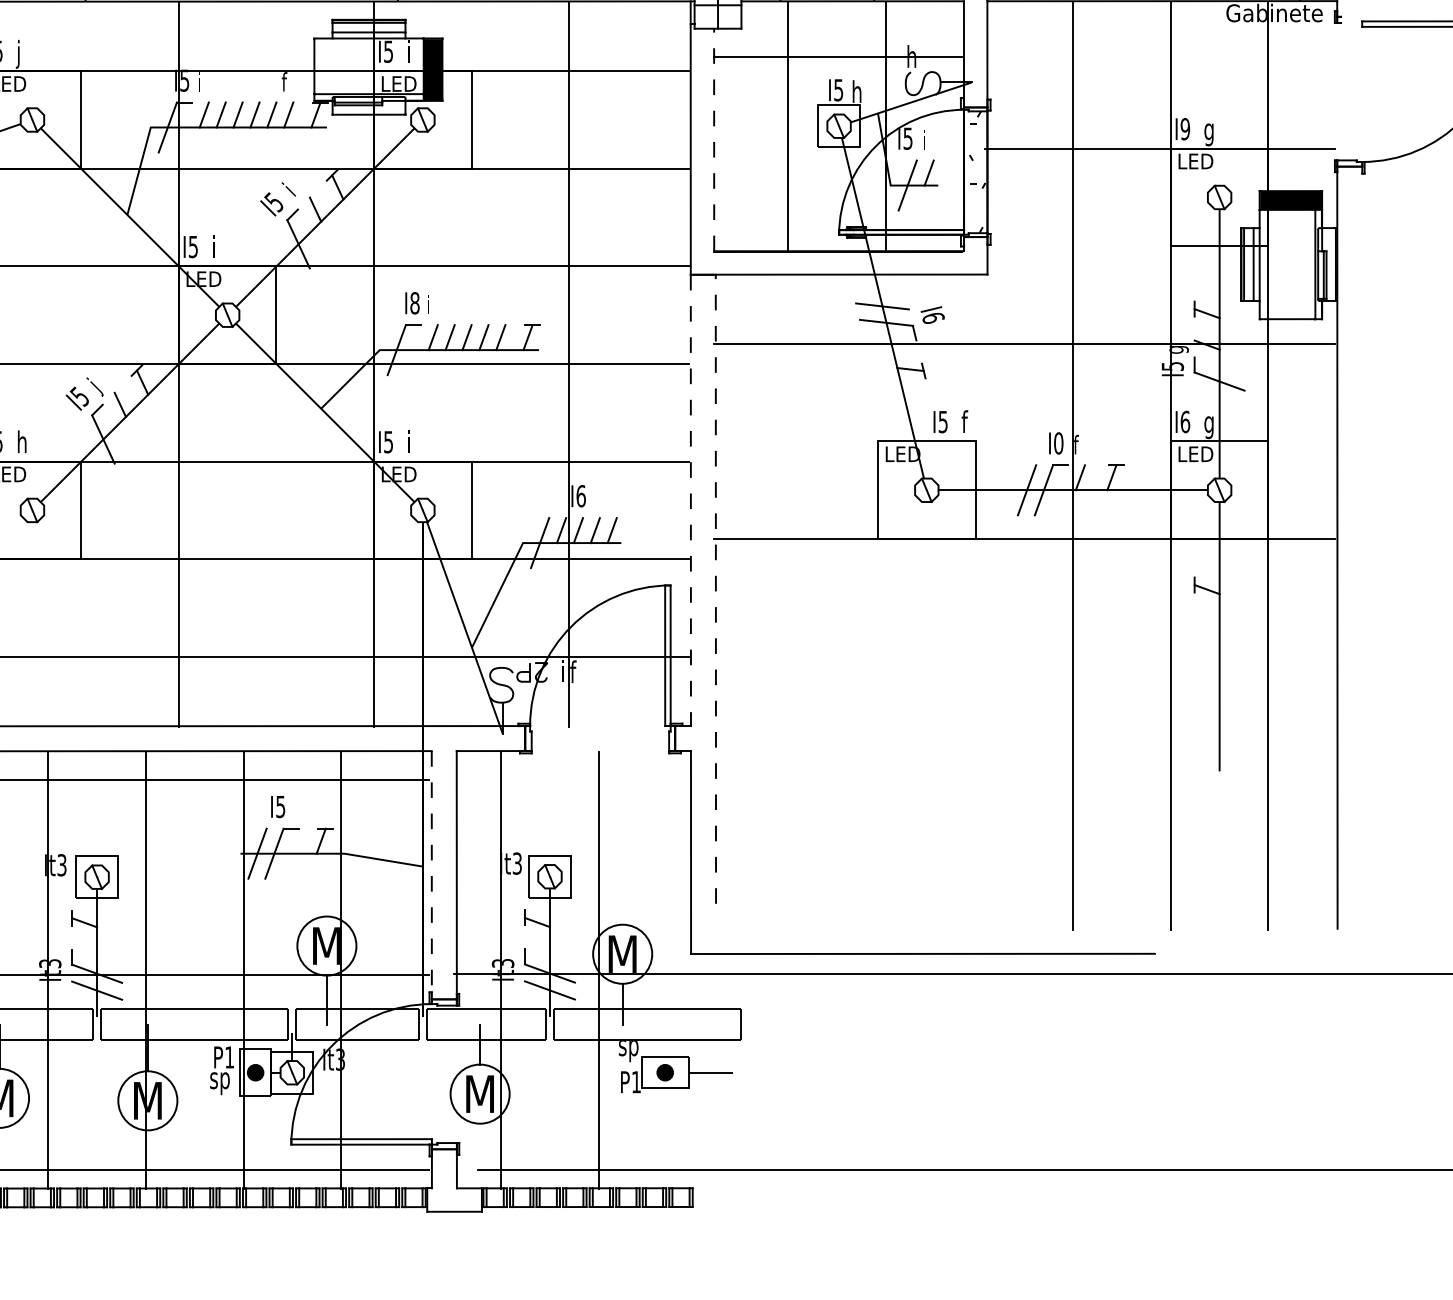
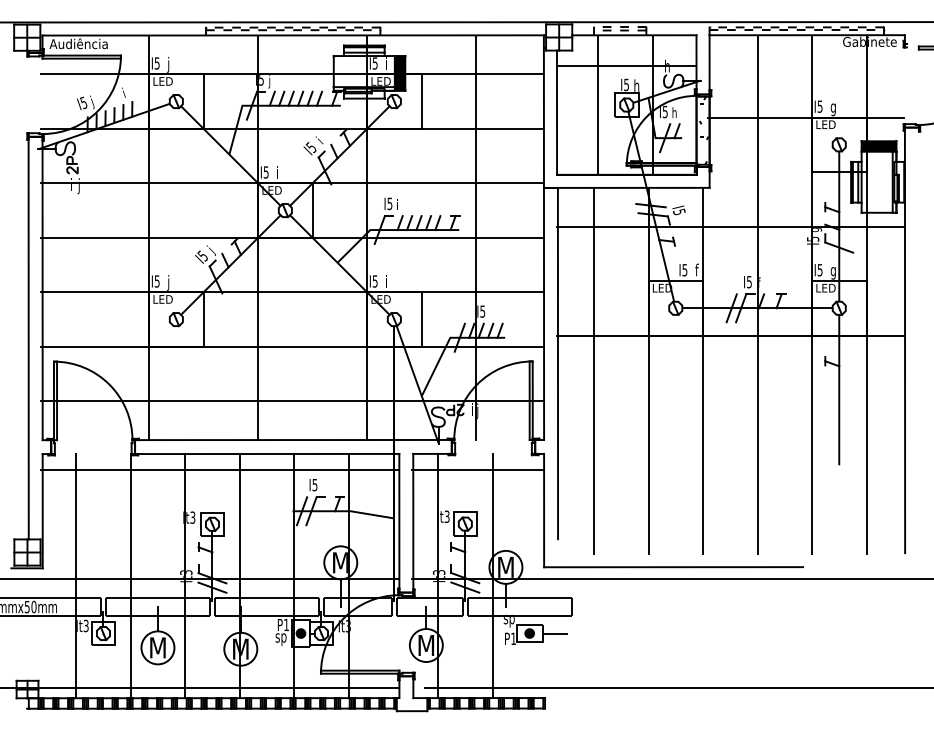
text: (283, 82) -> (316, 80), f -> i
text: (199, 84) -> (269, 81), i -> j
text: (1184, 128) -> (819, 106), I9 -> I5
line: (715, 139) -> (557, 112), dashed -> solid
text: (924, 139) -> (674, 112), i -> h
text: (414, 302) -> (389, 203), I8 -> I5
text: (933, 316) -> (679, 211), I6 -> I5
text: (1184, 422) -> (819, 270), I6 -> I5
text: (1058, 442) -> (749, 281), I0 -> I5
text: (20, 445) -> (169, 283), h -> j
text: (580, 495) -> (482, 311), I6 -> I5
line: (691, 499) -> (544, 313), dashed -> solid
line: (715, 589) -> (557, 363), dashed -> solid
line: (781, 601) -> (594, 370), added
line: (877, 601) -> (648, 370), added
line: (976, 601) -> (703, 370), added
text: (573, 675) -> (478, 411), f -> j
line: (571, 778) -> (477, 469), added
line: (432, 875) -> (399, 523), dashed -> solid

